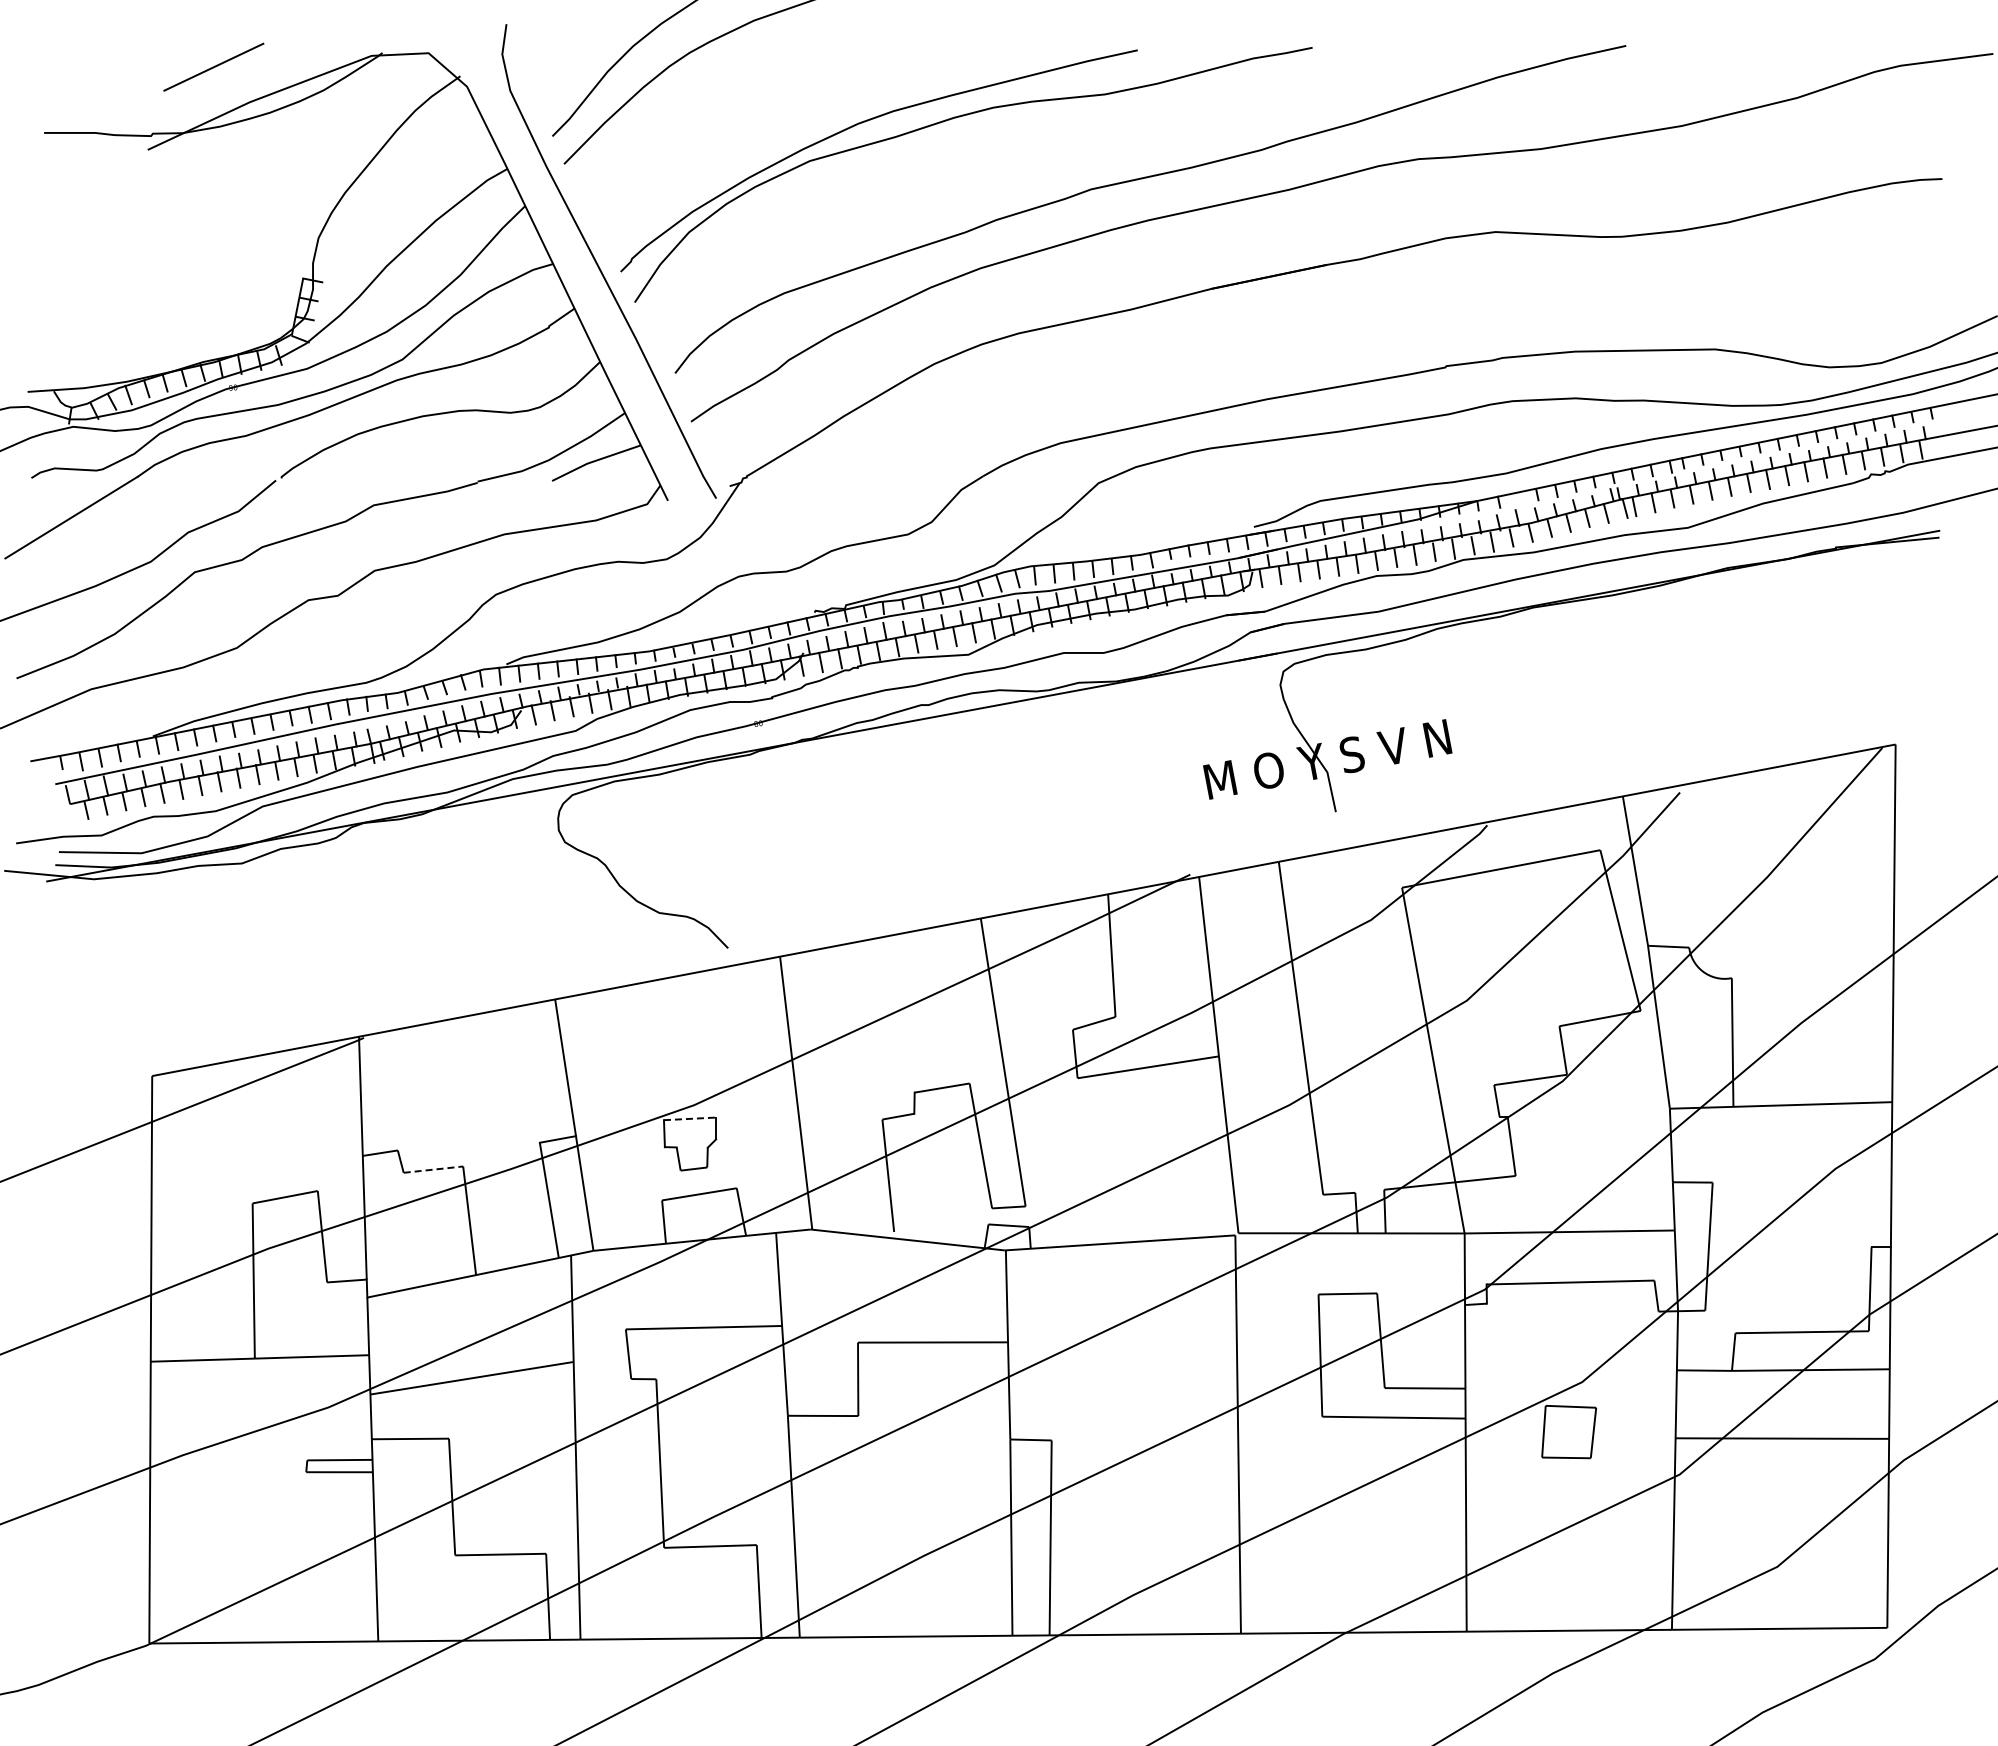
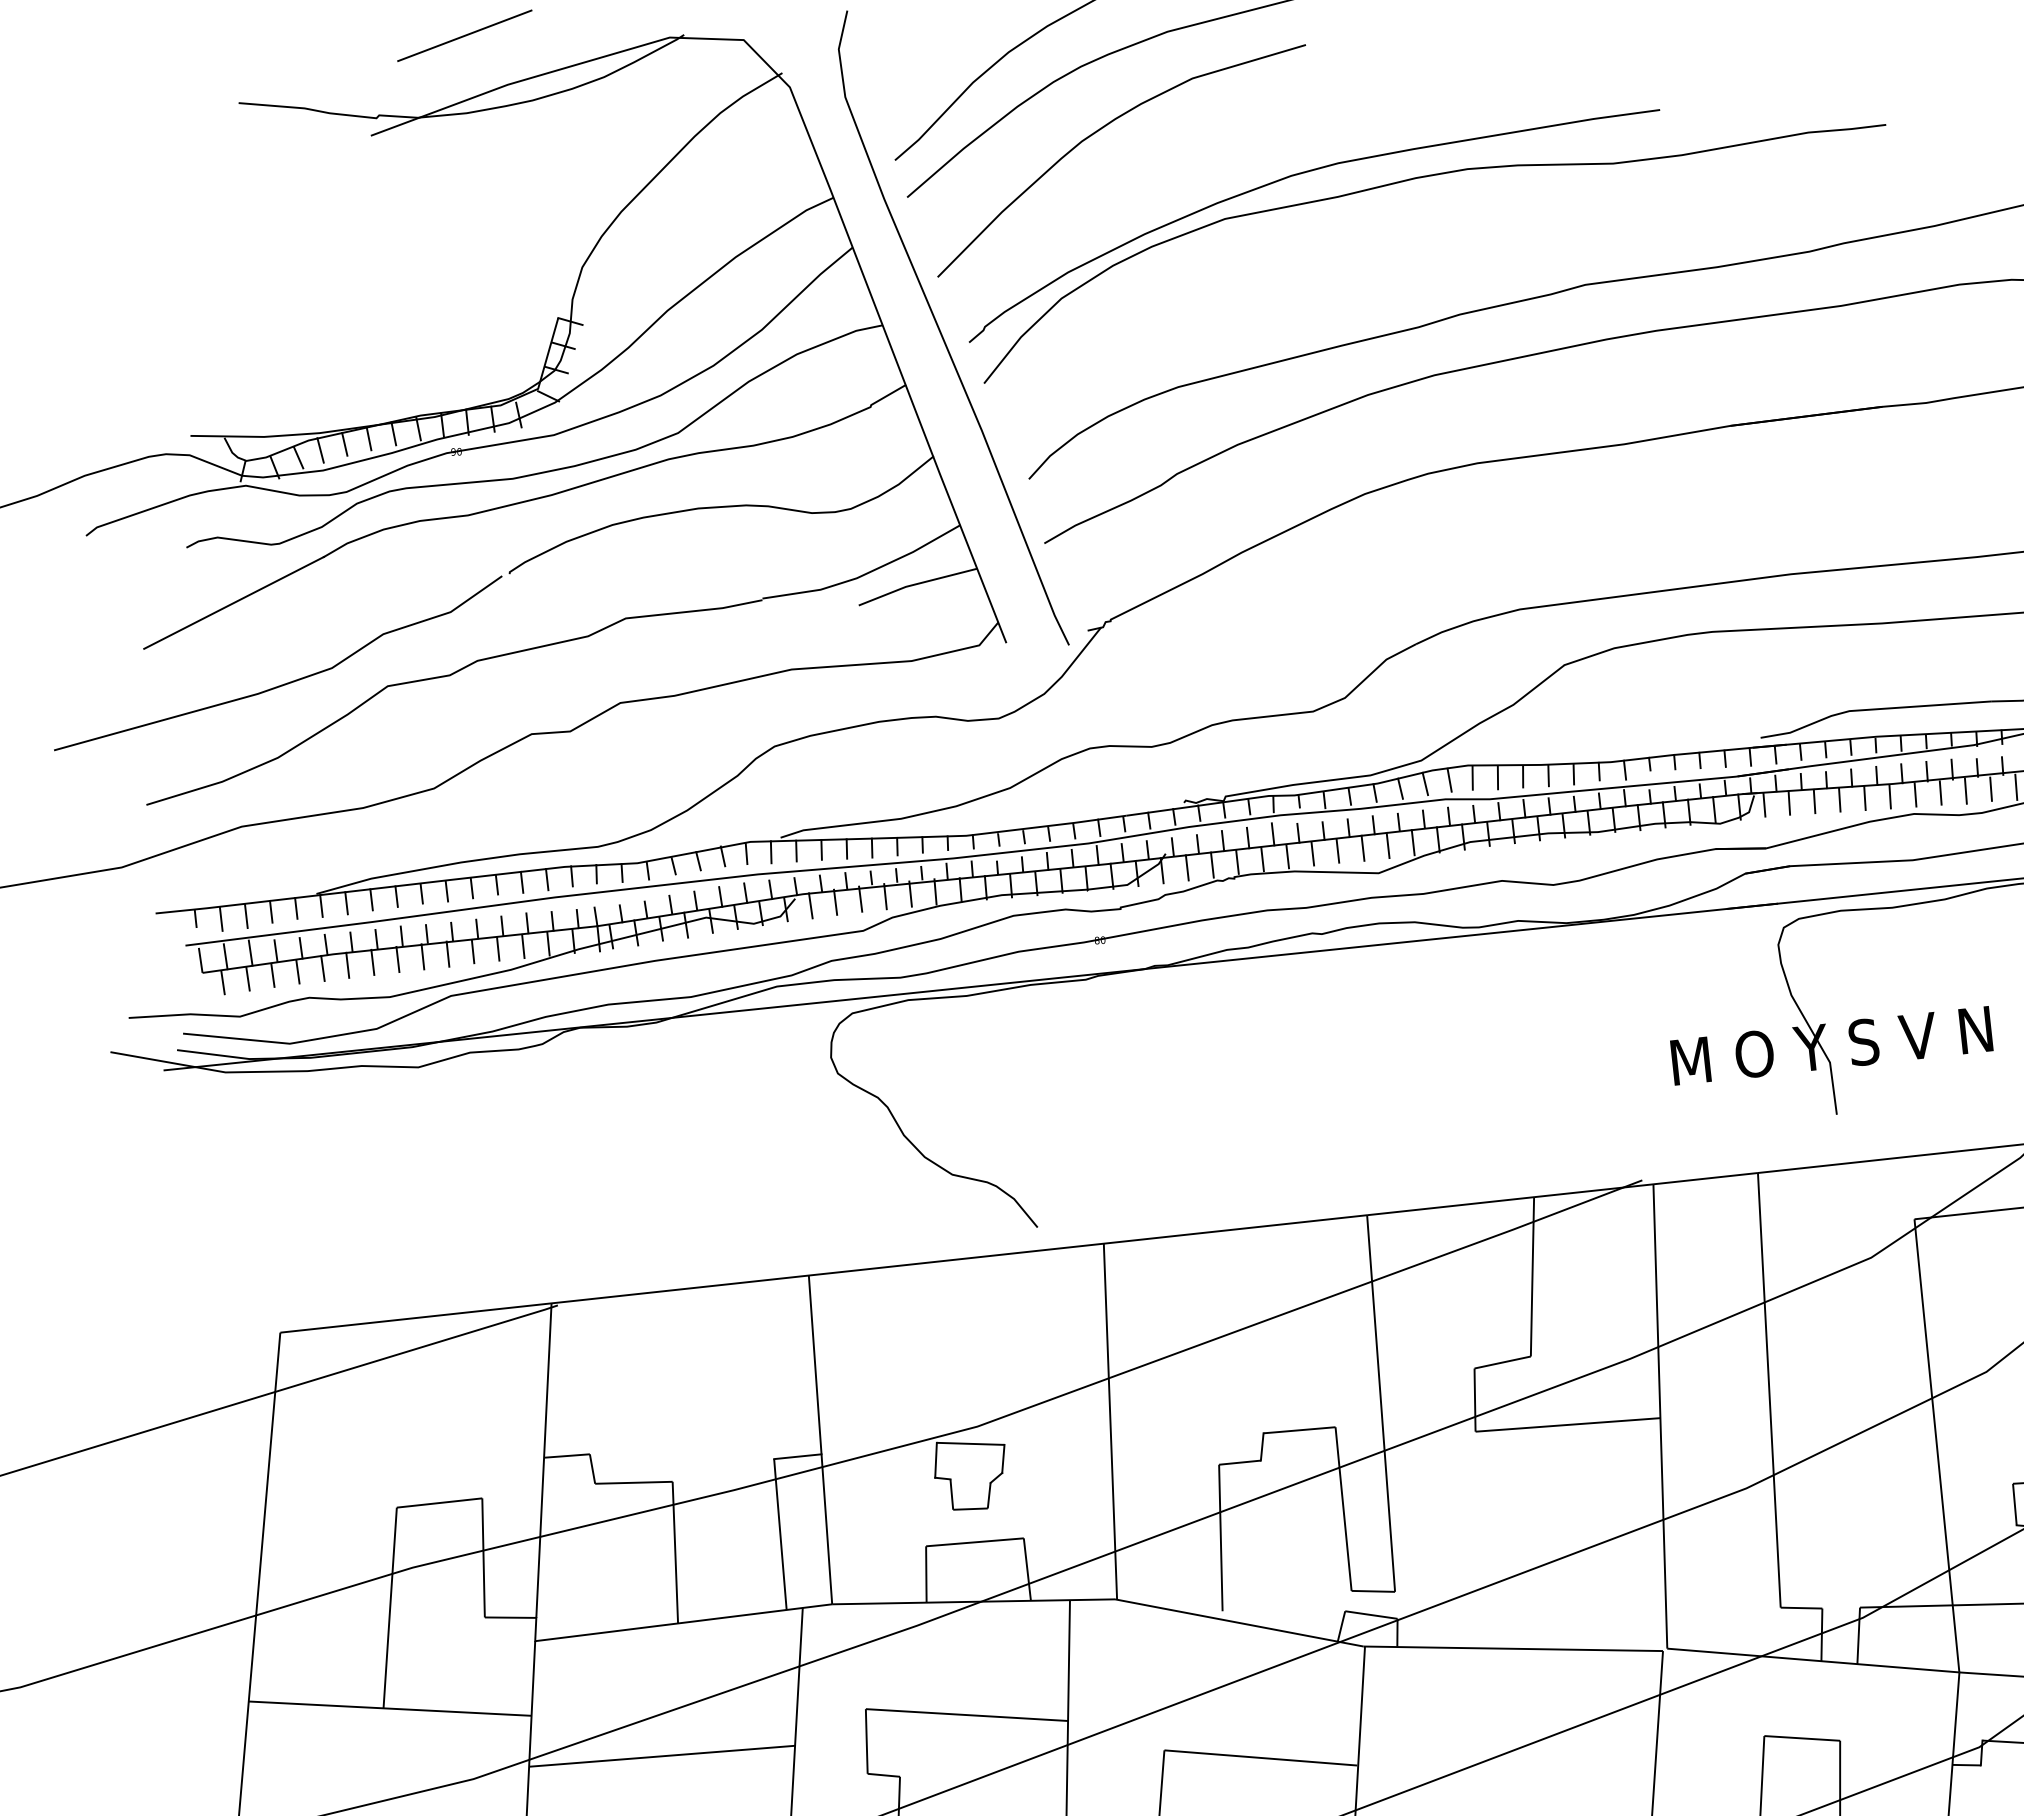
curve: (710, 99) -> (1103, 129), added
line: (691, 1118) -> (972, 1443), dashed -> solid
line: (433, 1169) -> (633, 1482), dashed -> solid

